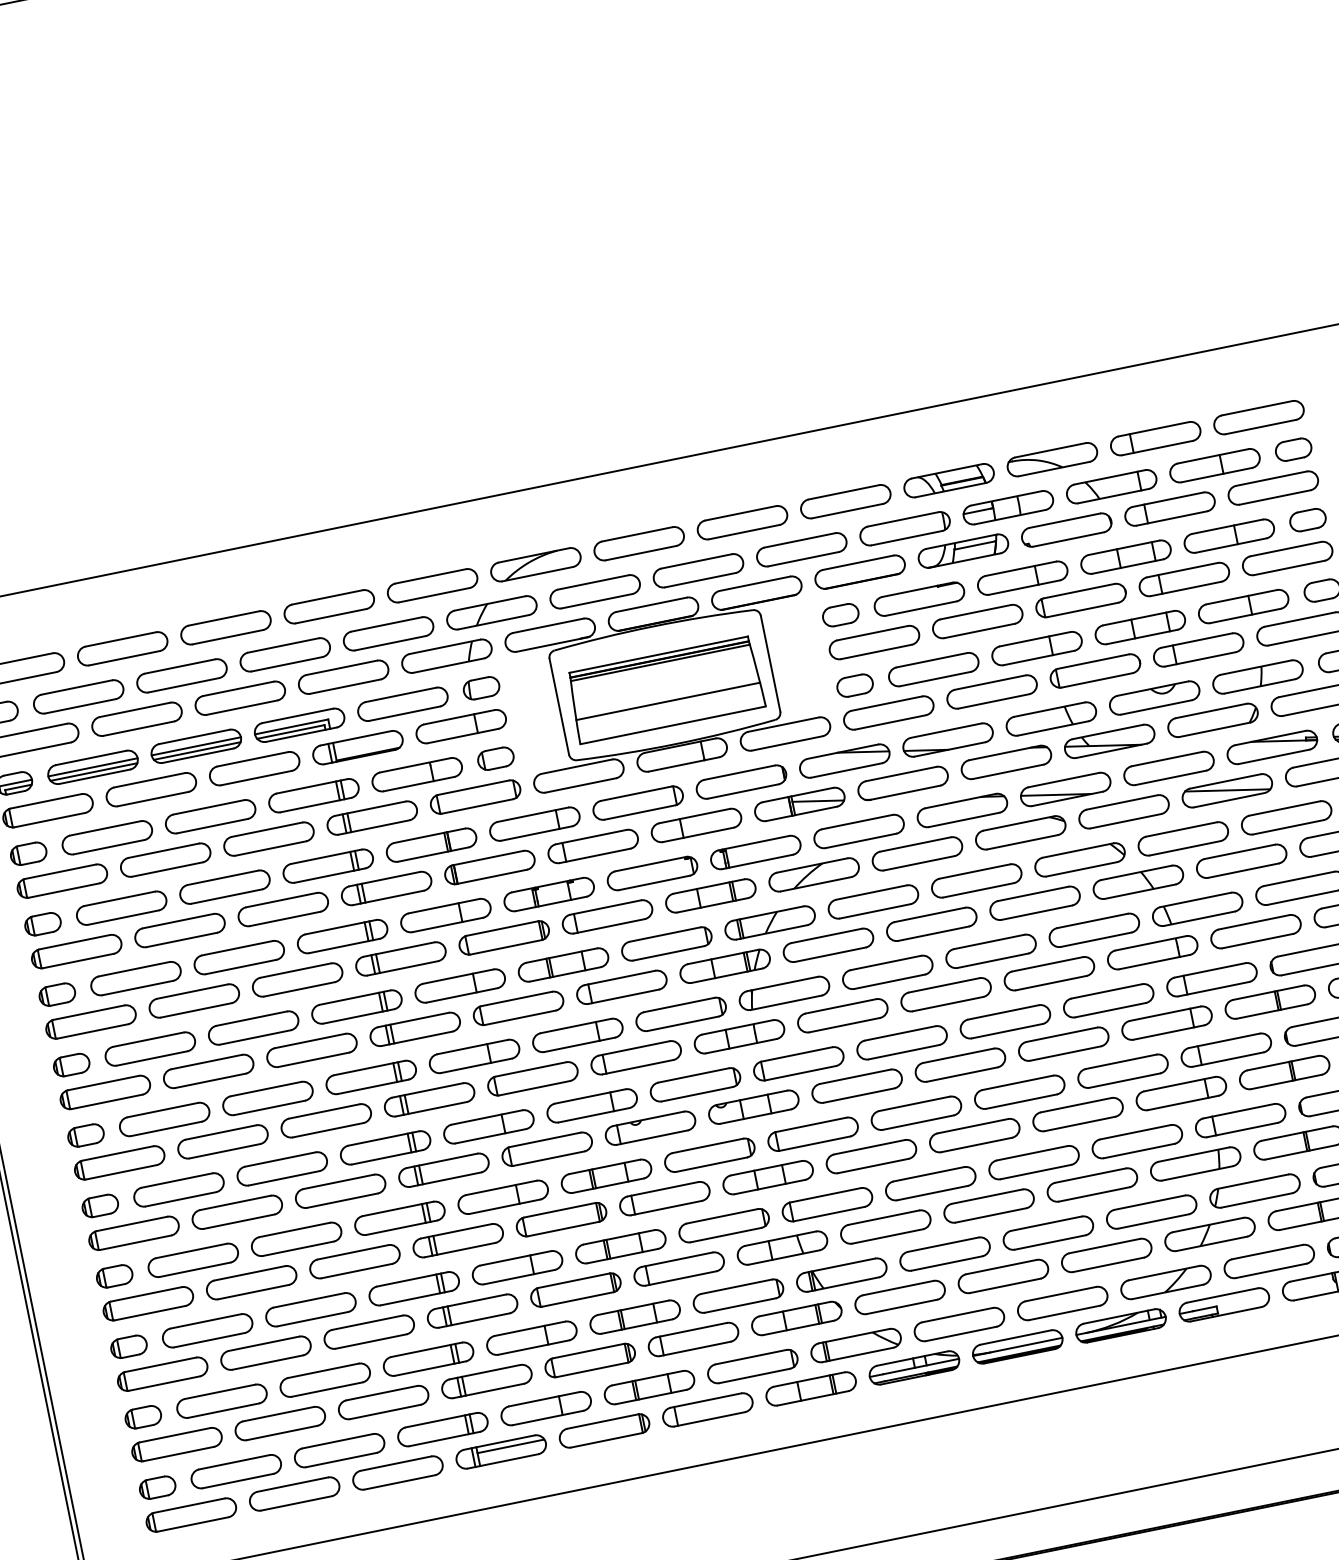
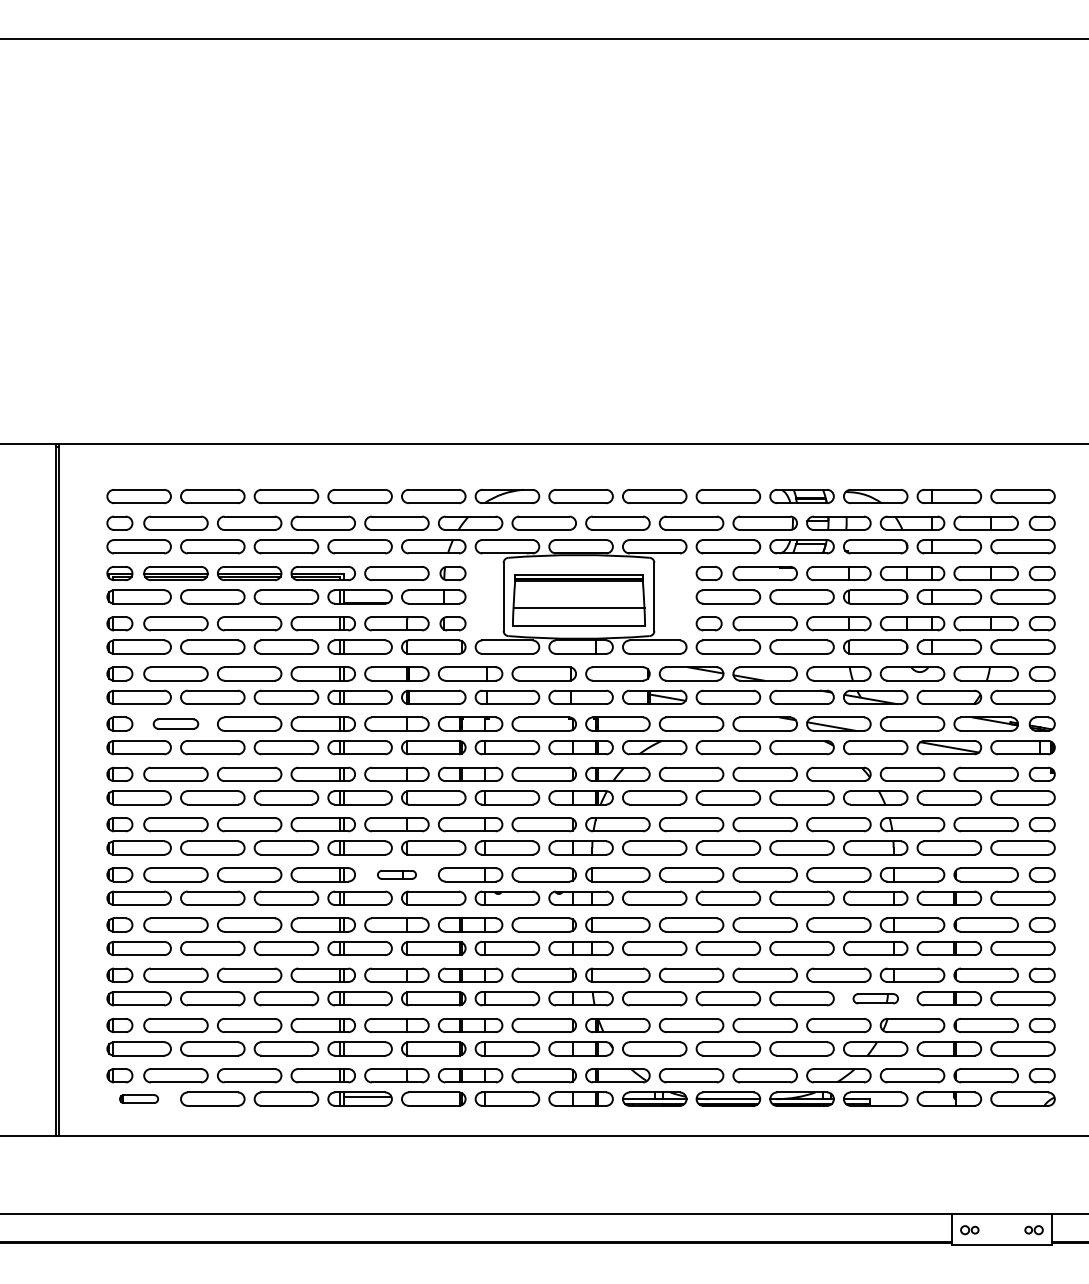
part: (135, 977) -> (175, 723), size x0.7
part: (488, 1126) -> (396, 874), size x0.6
part: (1195, 1163) -> (875, 998), size x0.7
part: (190, 1514) -> (138, 1098), size x0.6

